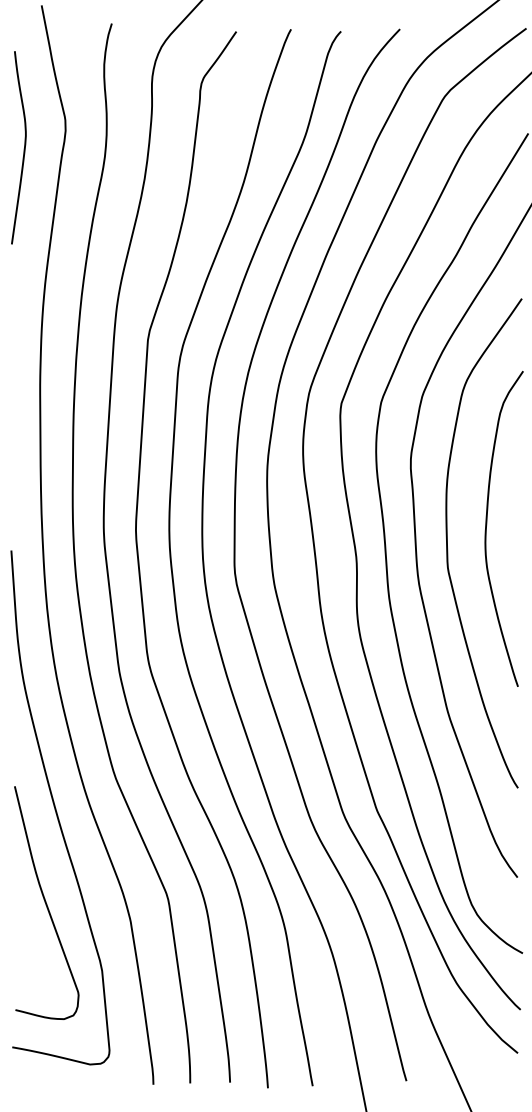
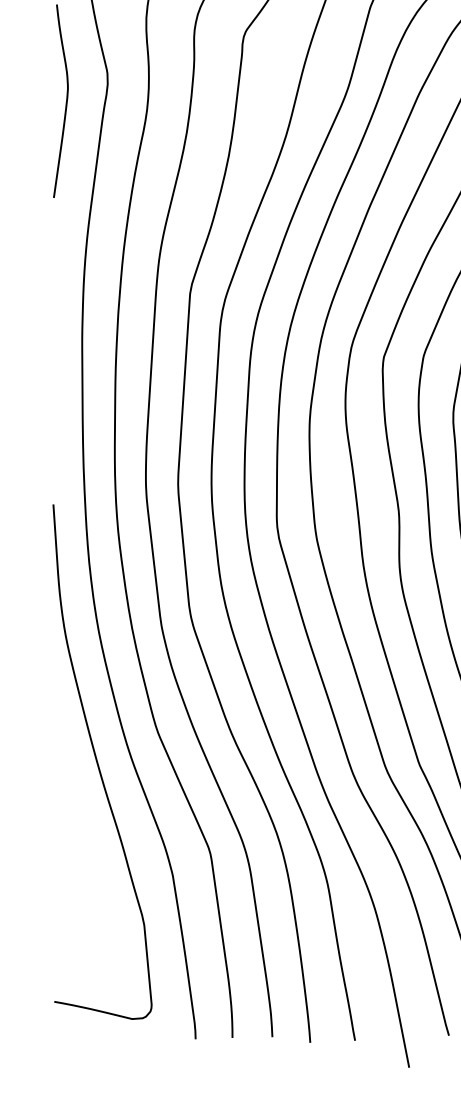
curve: (46, 902) -> (88, 856), removed

